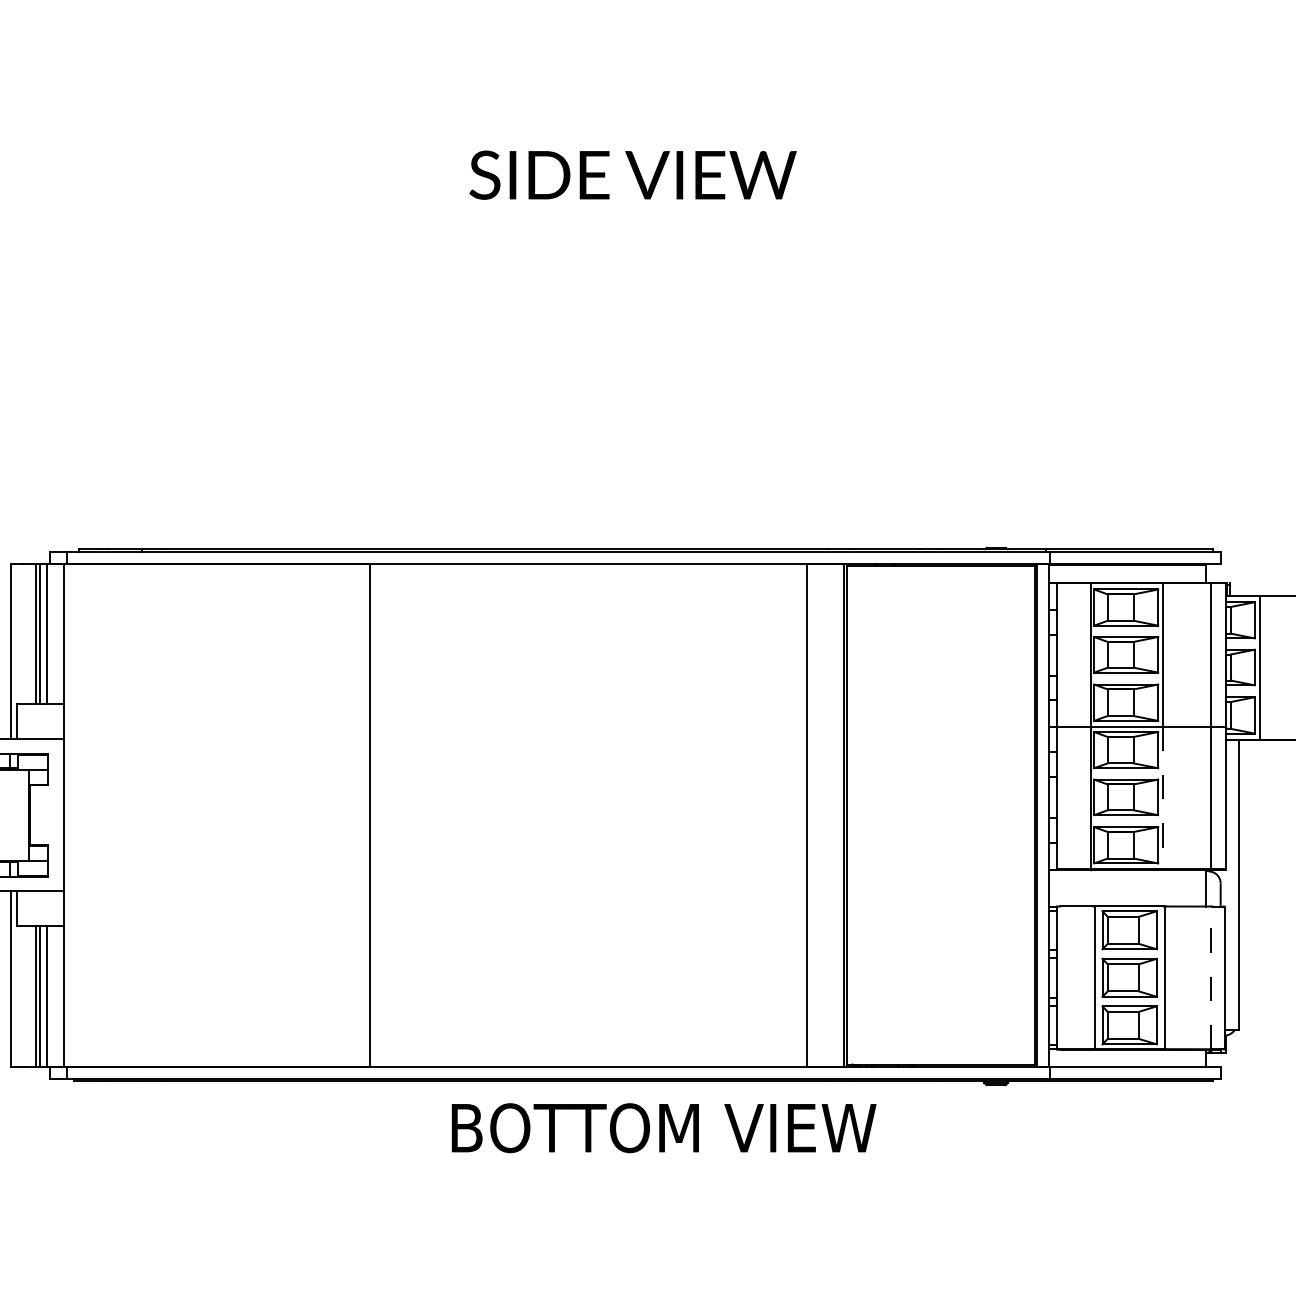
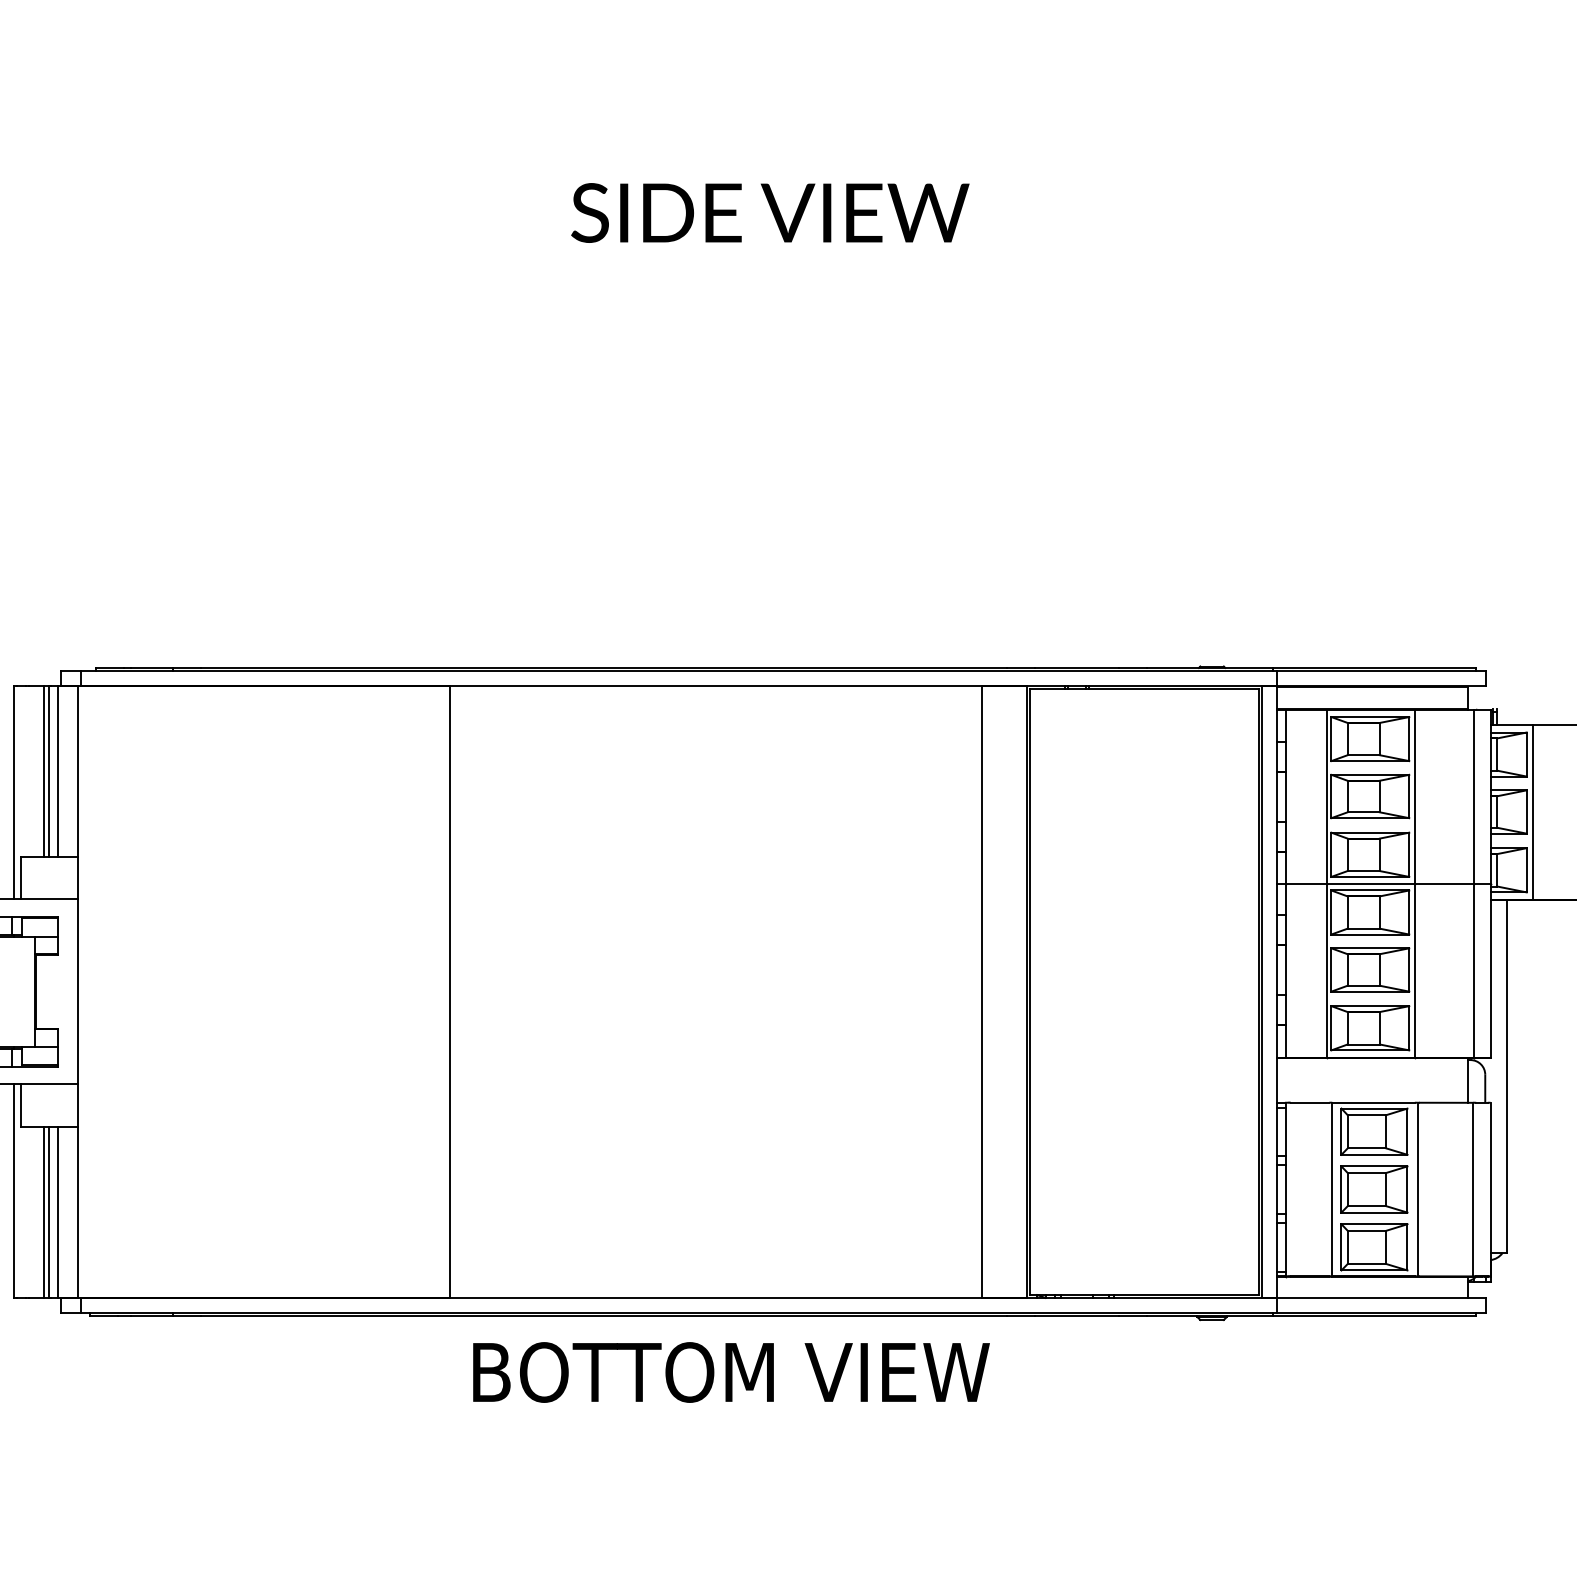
line: (1163, 798) -> (1415, 971), dashed -> solid
line: (1210, 977) -> (1472, 1189), dashed -> solid
text: (663, 1128) -> (730, 1372), moved

